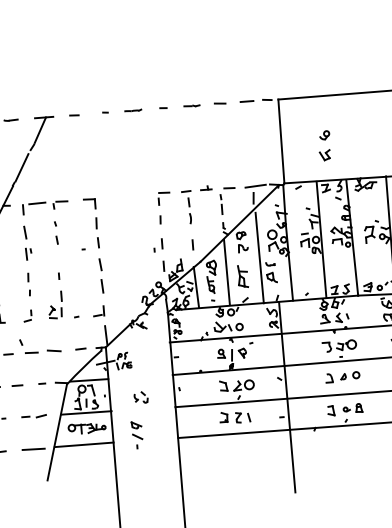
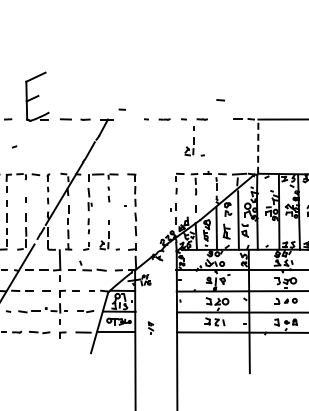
line: (219, 103) -> (220, 100), moved
line: (73, 115) -> (121, 109), moved
part: (182, 141) -> (194, 141), added
line: (281, 141) -> (258, 146), solid -> dashed
part: (324, 145) -> (285, 151), removed
part: (141, 397) -> (155, 304), removed
part: (136, 435) -> (150, 328), size x0.7

